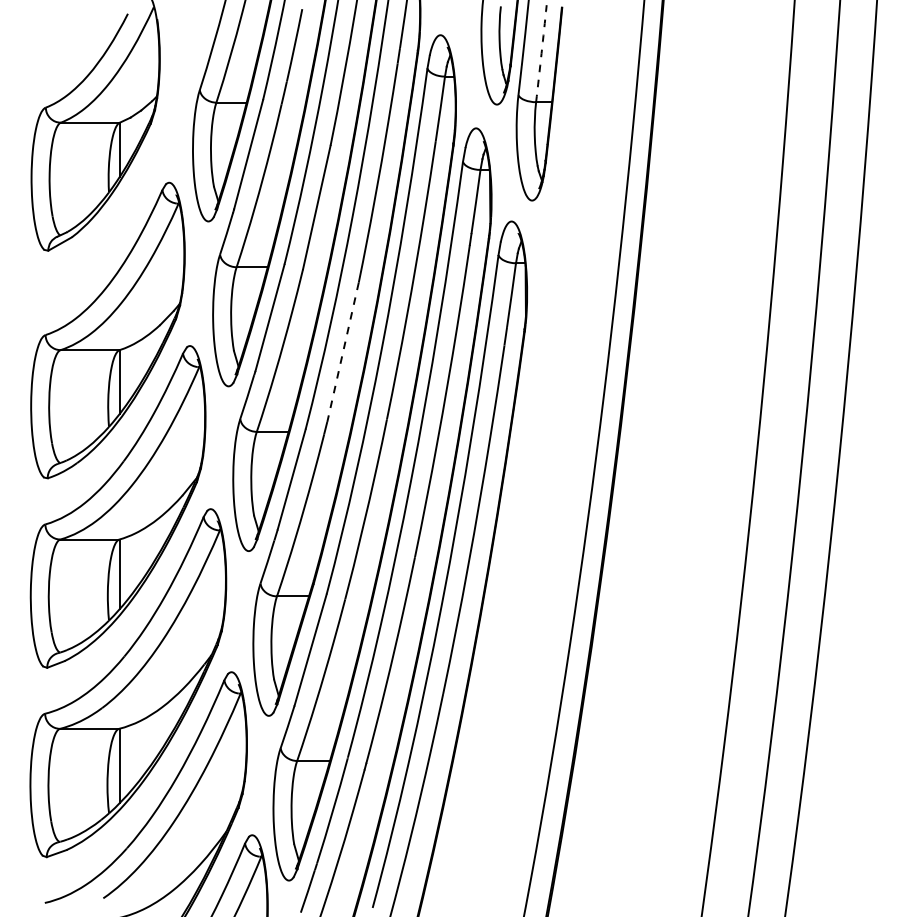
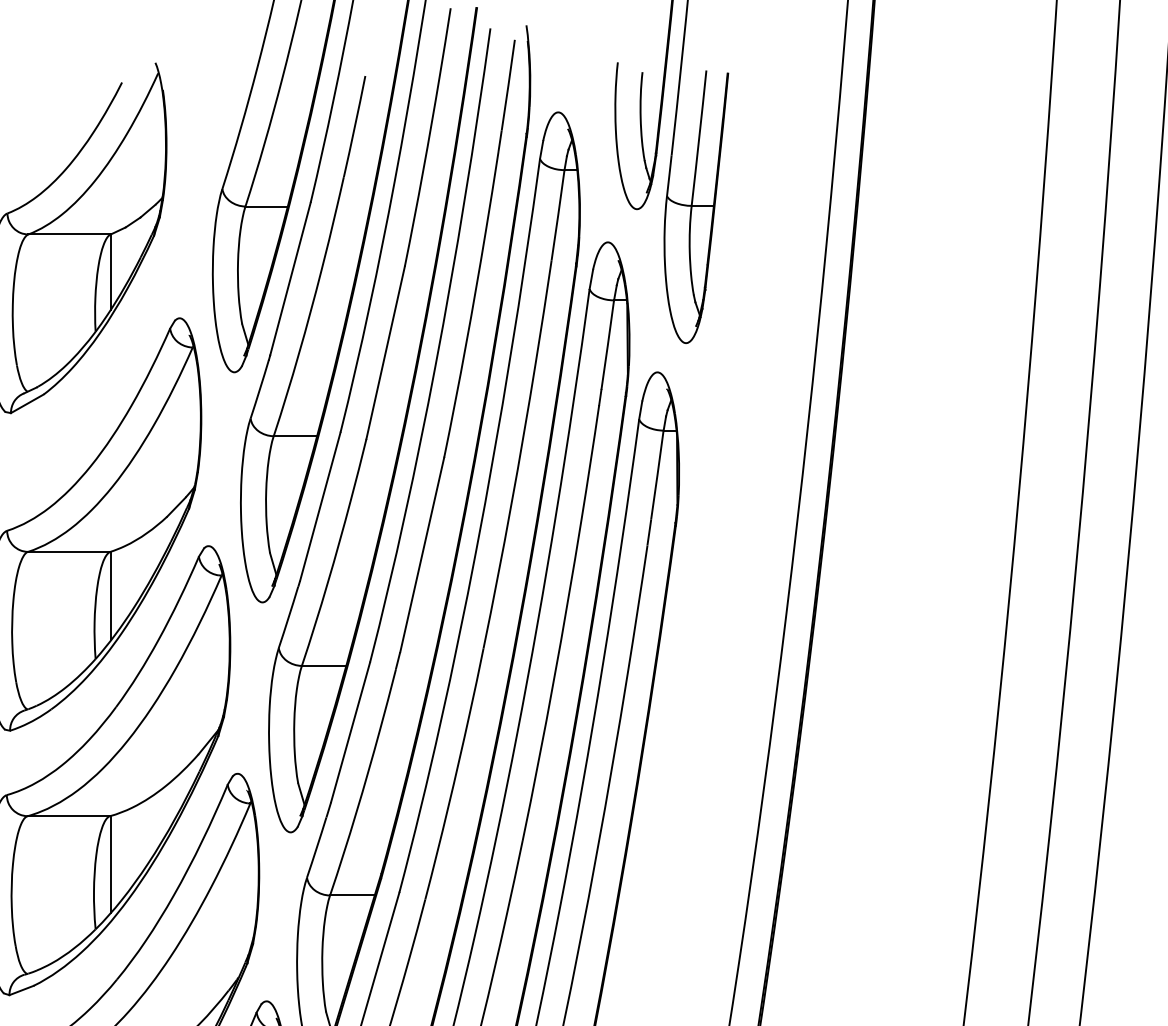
arc: (541, 53) -> (699, 137), dashed -> solid
line: (342, 352) -> (421, 555), dashed -> solid

